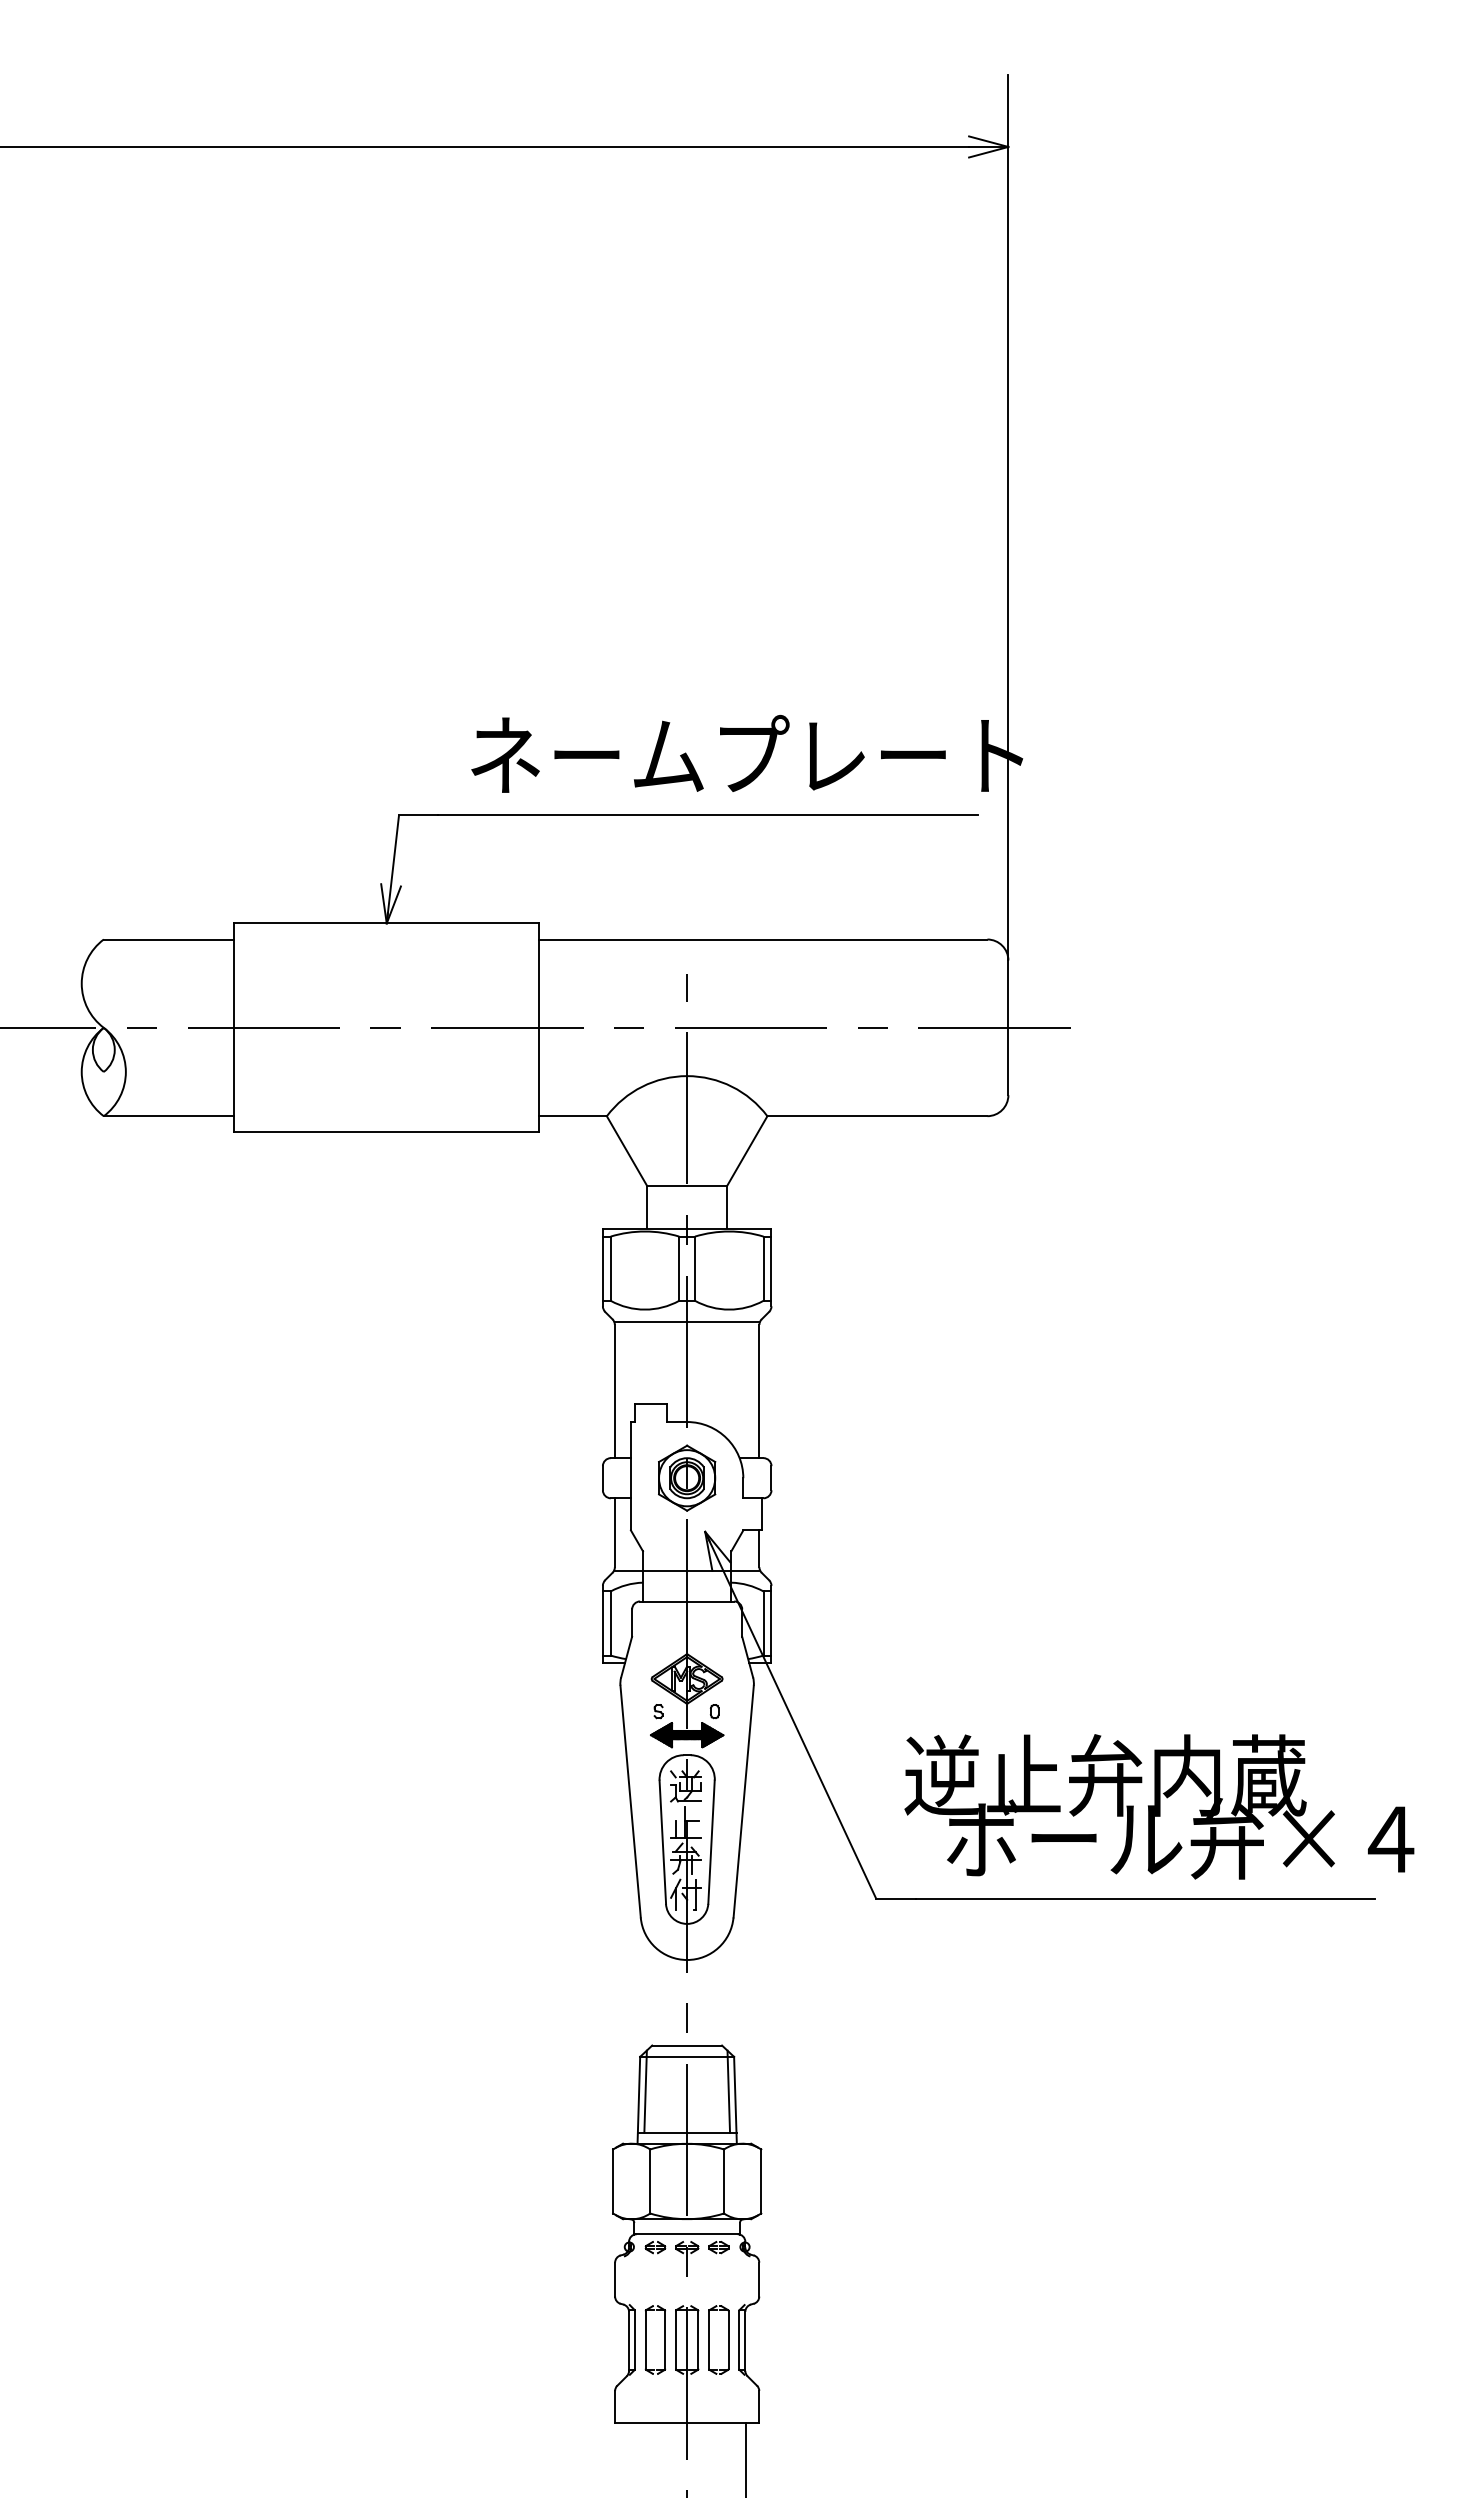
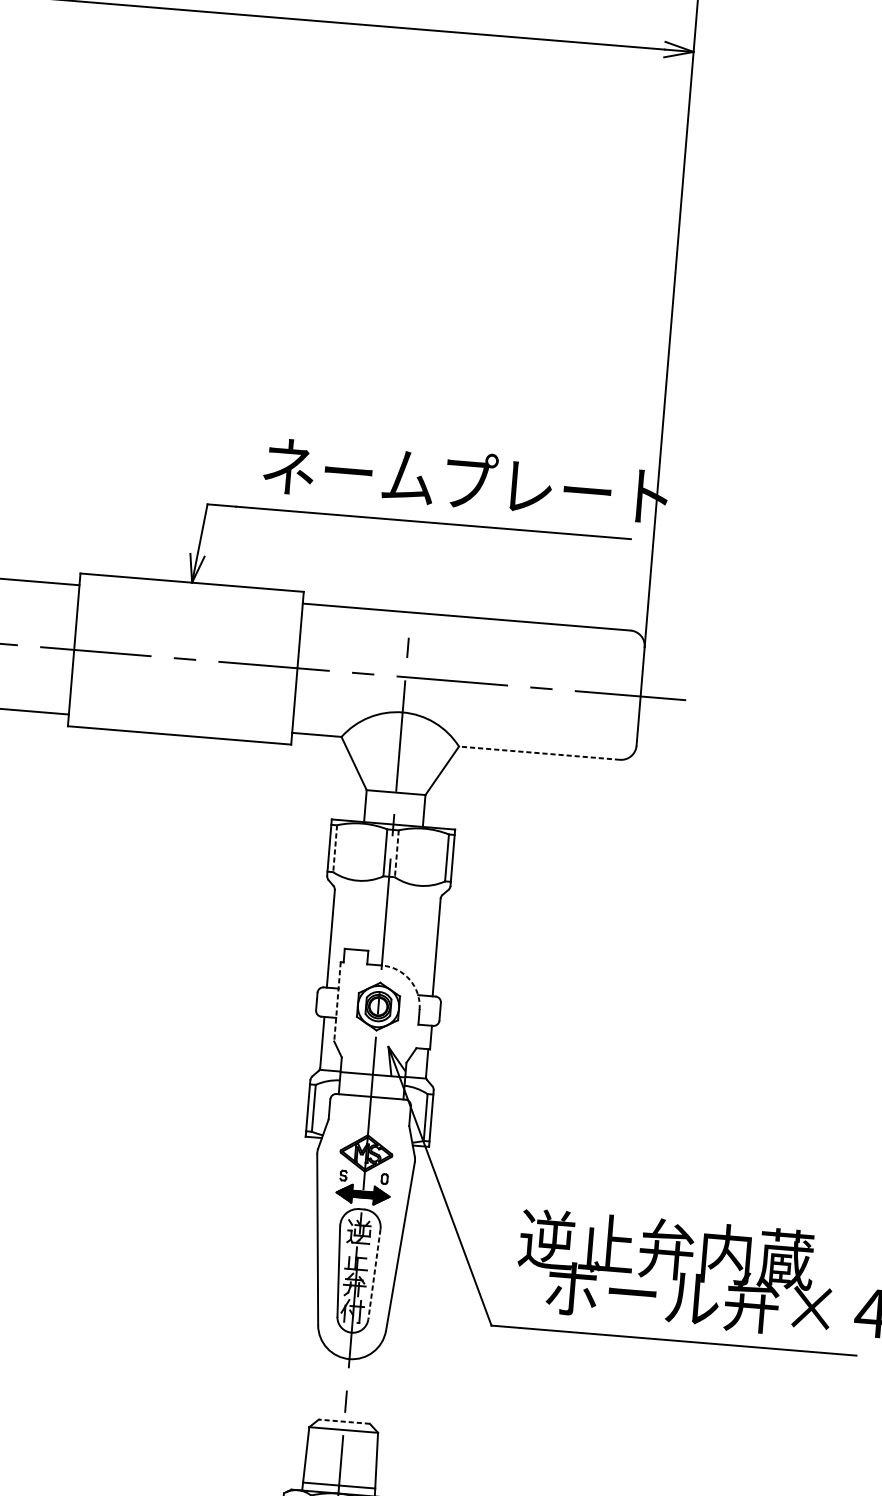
line: (877, 1116) -> (539, 753), solid -> dashed
line: (610, 1269) -> (334, 849), solid -> dashed
line: (695, 1269) -> (397, 854), solid -> dashed
line: (686, 1321) -> (387, 891), removed
arc: (726, 1438) -> (409, 979), solid -> dashed
line: (630, 1476) -> (337, 1001), solid -> dashed
line: (711, 1842) -> (374, 1274), solid -> dashed
line: (687, 2045) -> (344, 1421), solid -> dashed
line: (645, 2091) -> (311, 1452), removed
line: (728, 2091) -> (371, 1457), removed

